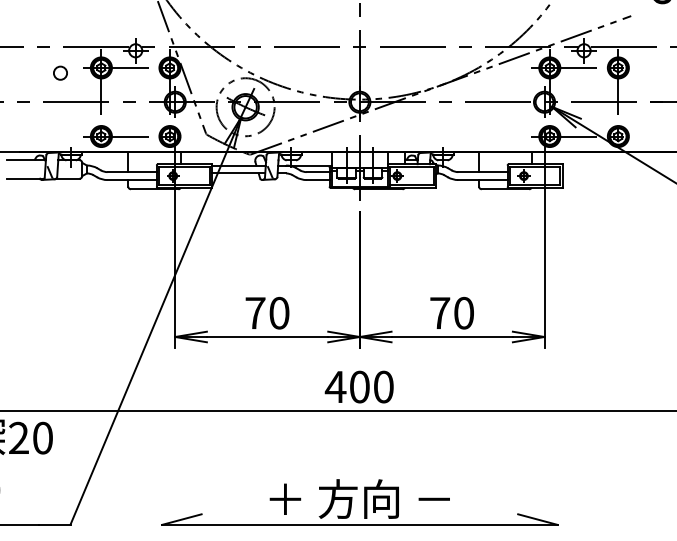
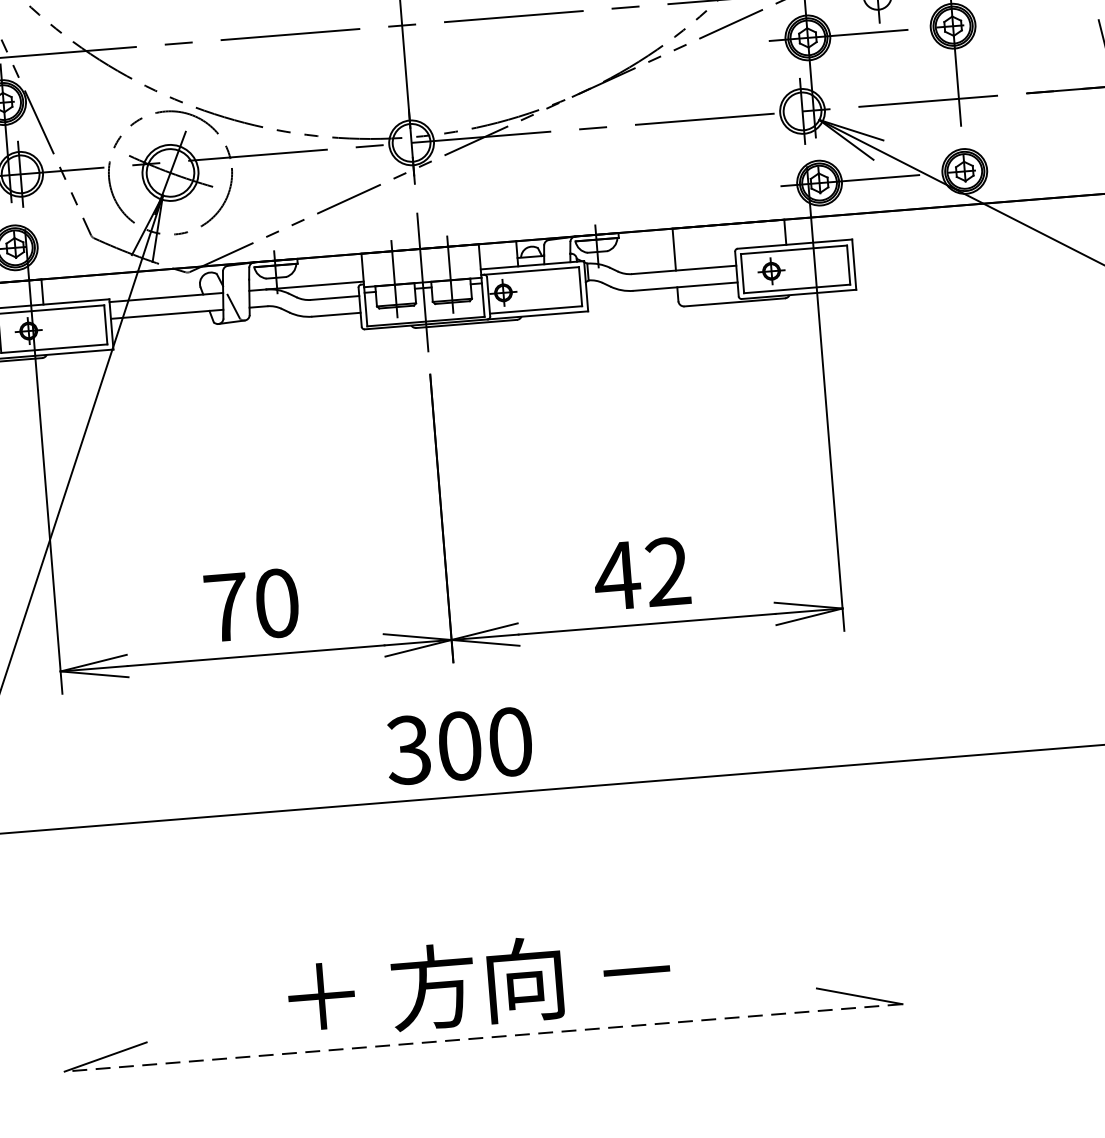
text: (451, 313) -> (641, 574), 70 -> 42
text: (335, 386) -> (408, 748), 400 -> 300
line: (359, 524) -> (482, 1037), solid -> dashed

